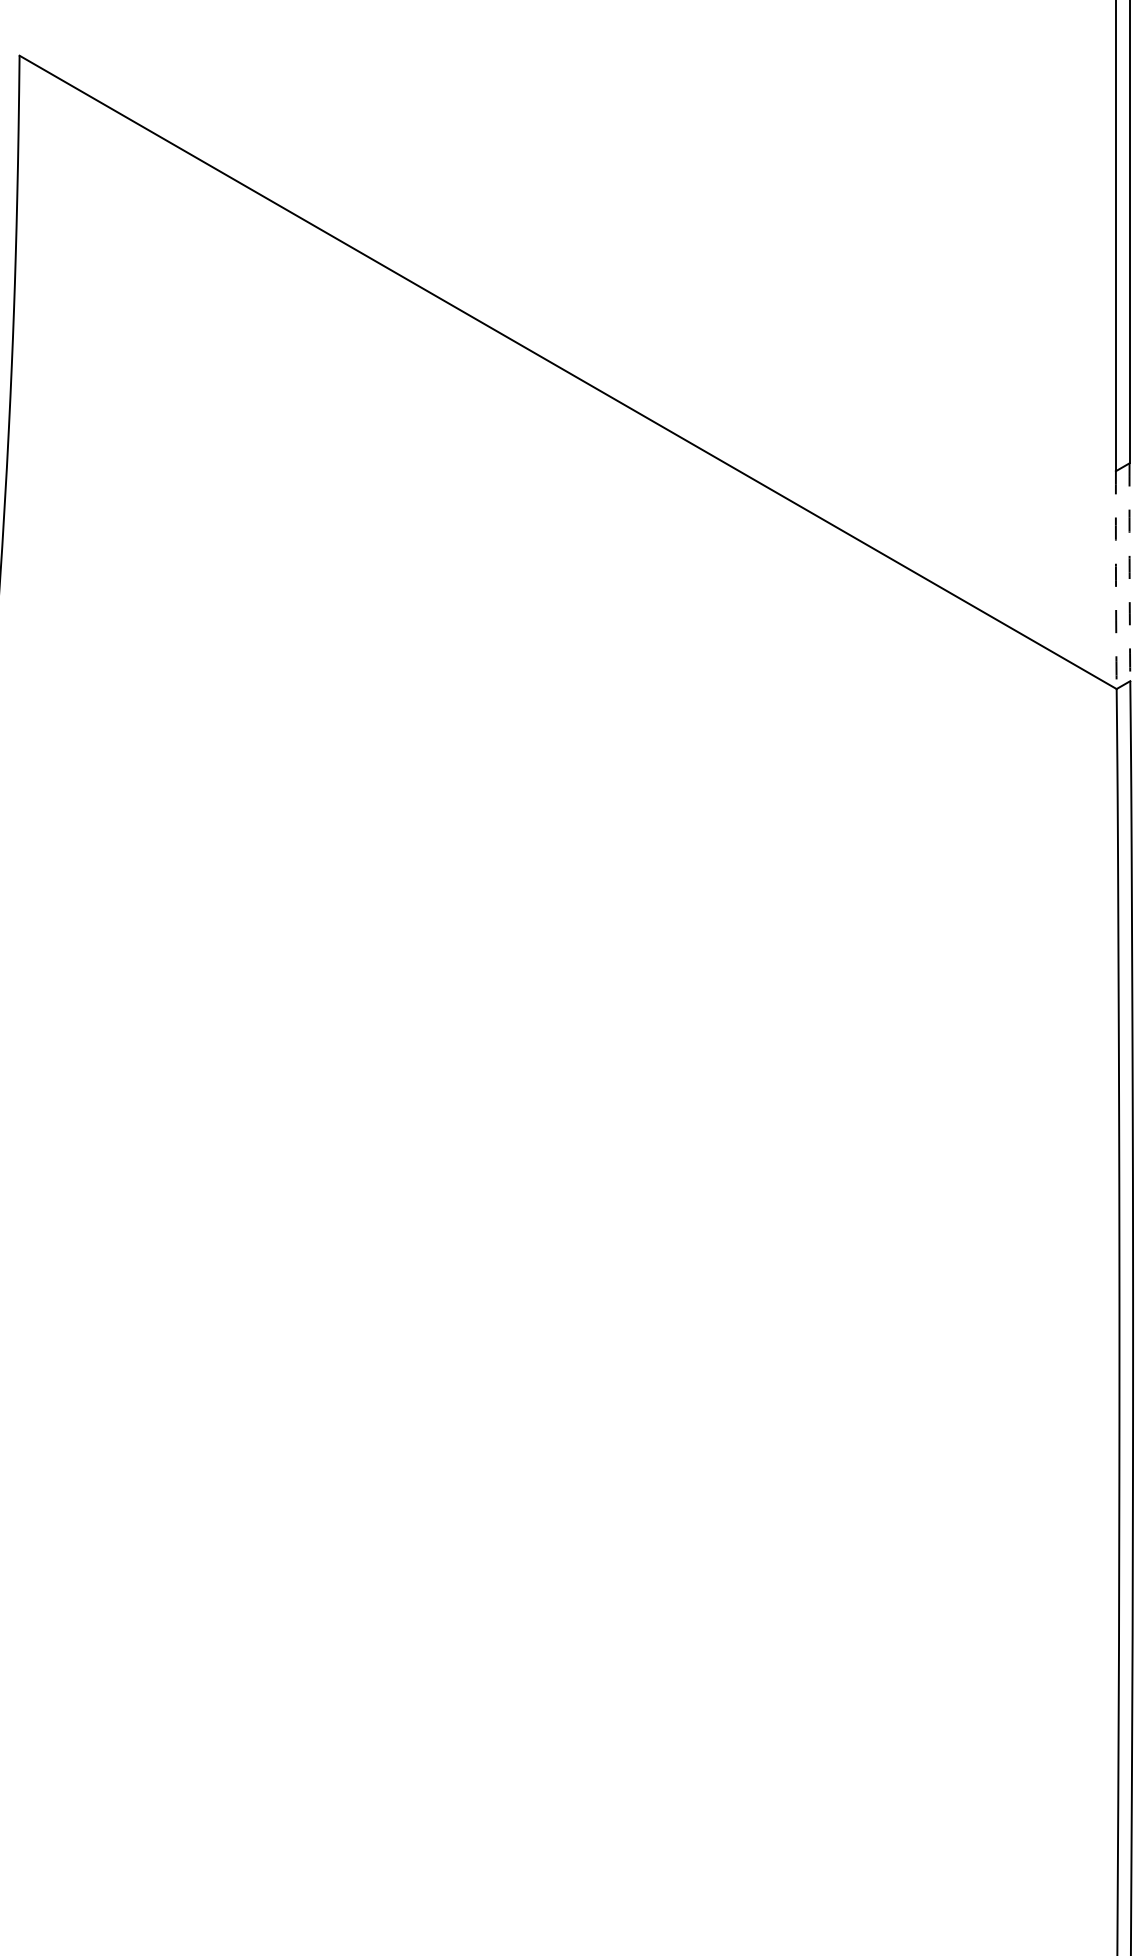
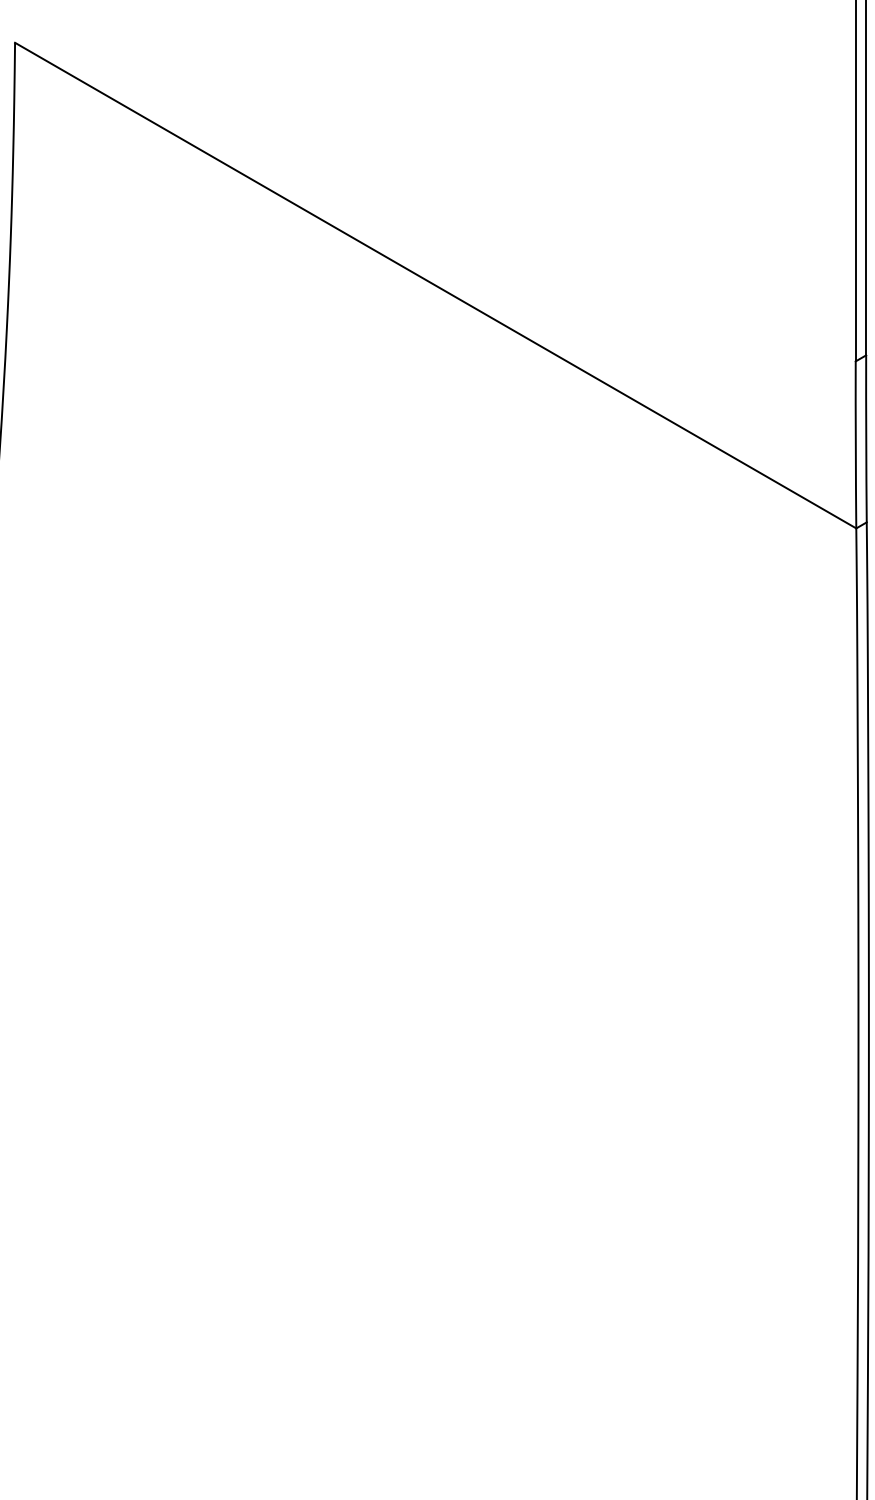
arc: (1129, 572) -> (866, 439), dashed -> solid
arc: (1115, 580) -> (855, 445), dashed -> solid

